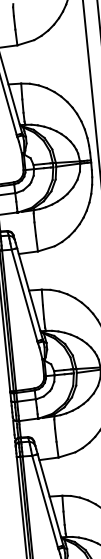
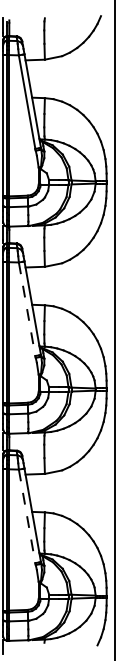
line: (24, 295) -> (27, 309), solid -> dashed
line: (45, 501) -> (27, 516), solid -> dashed

